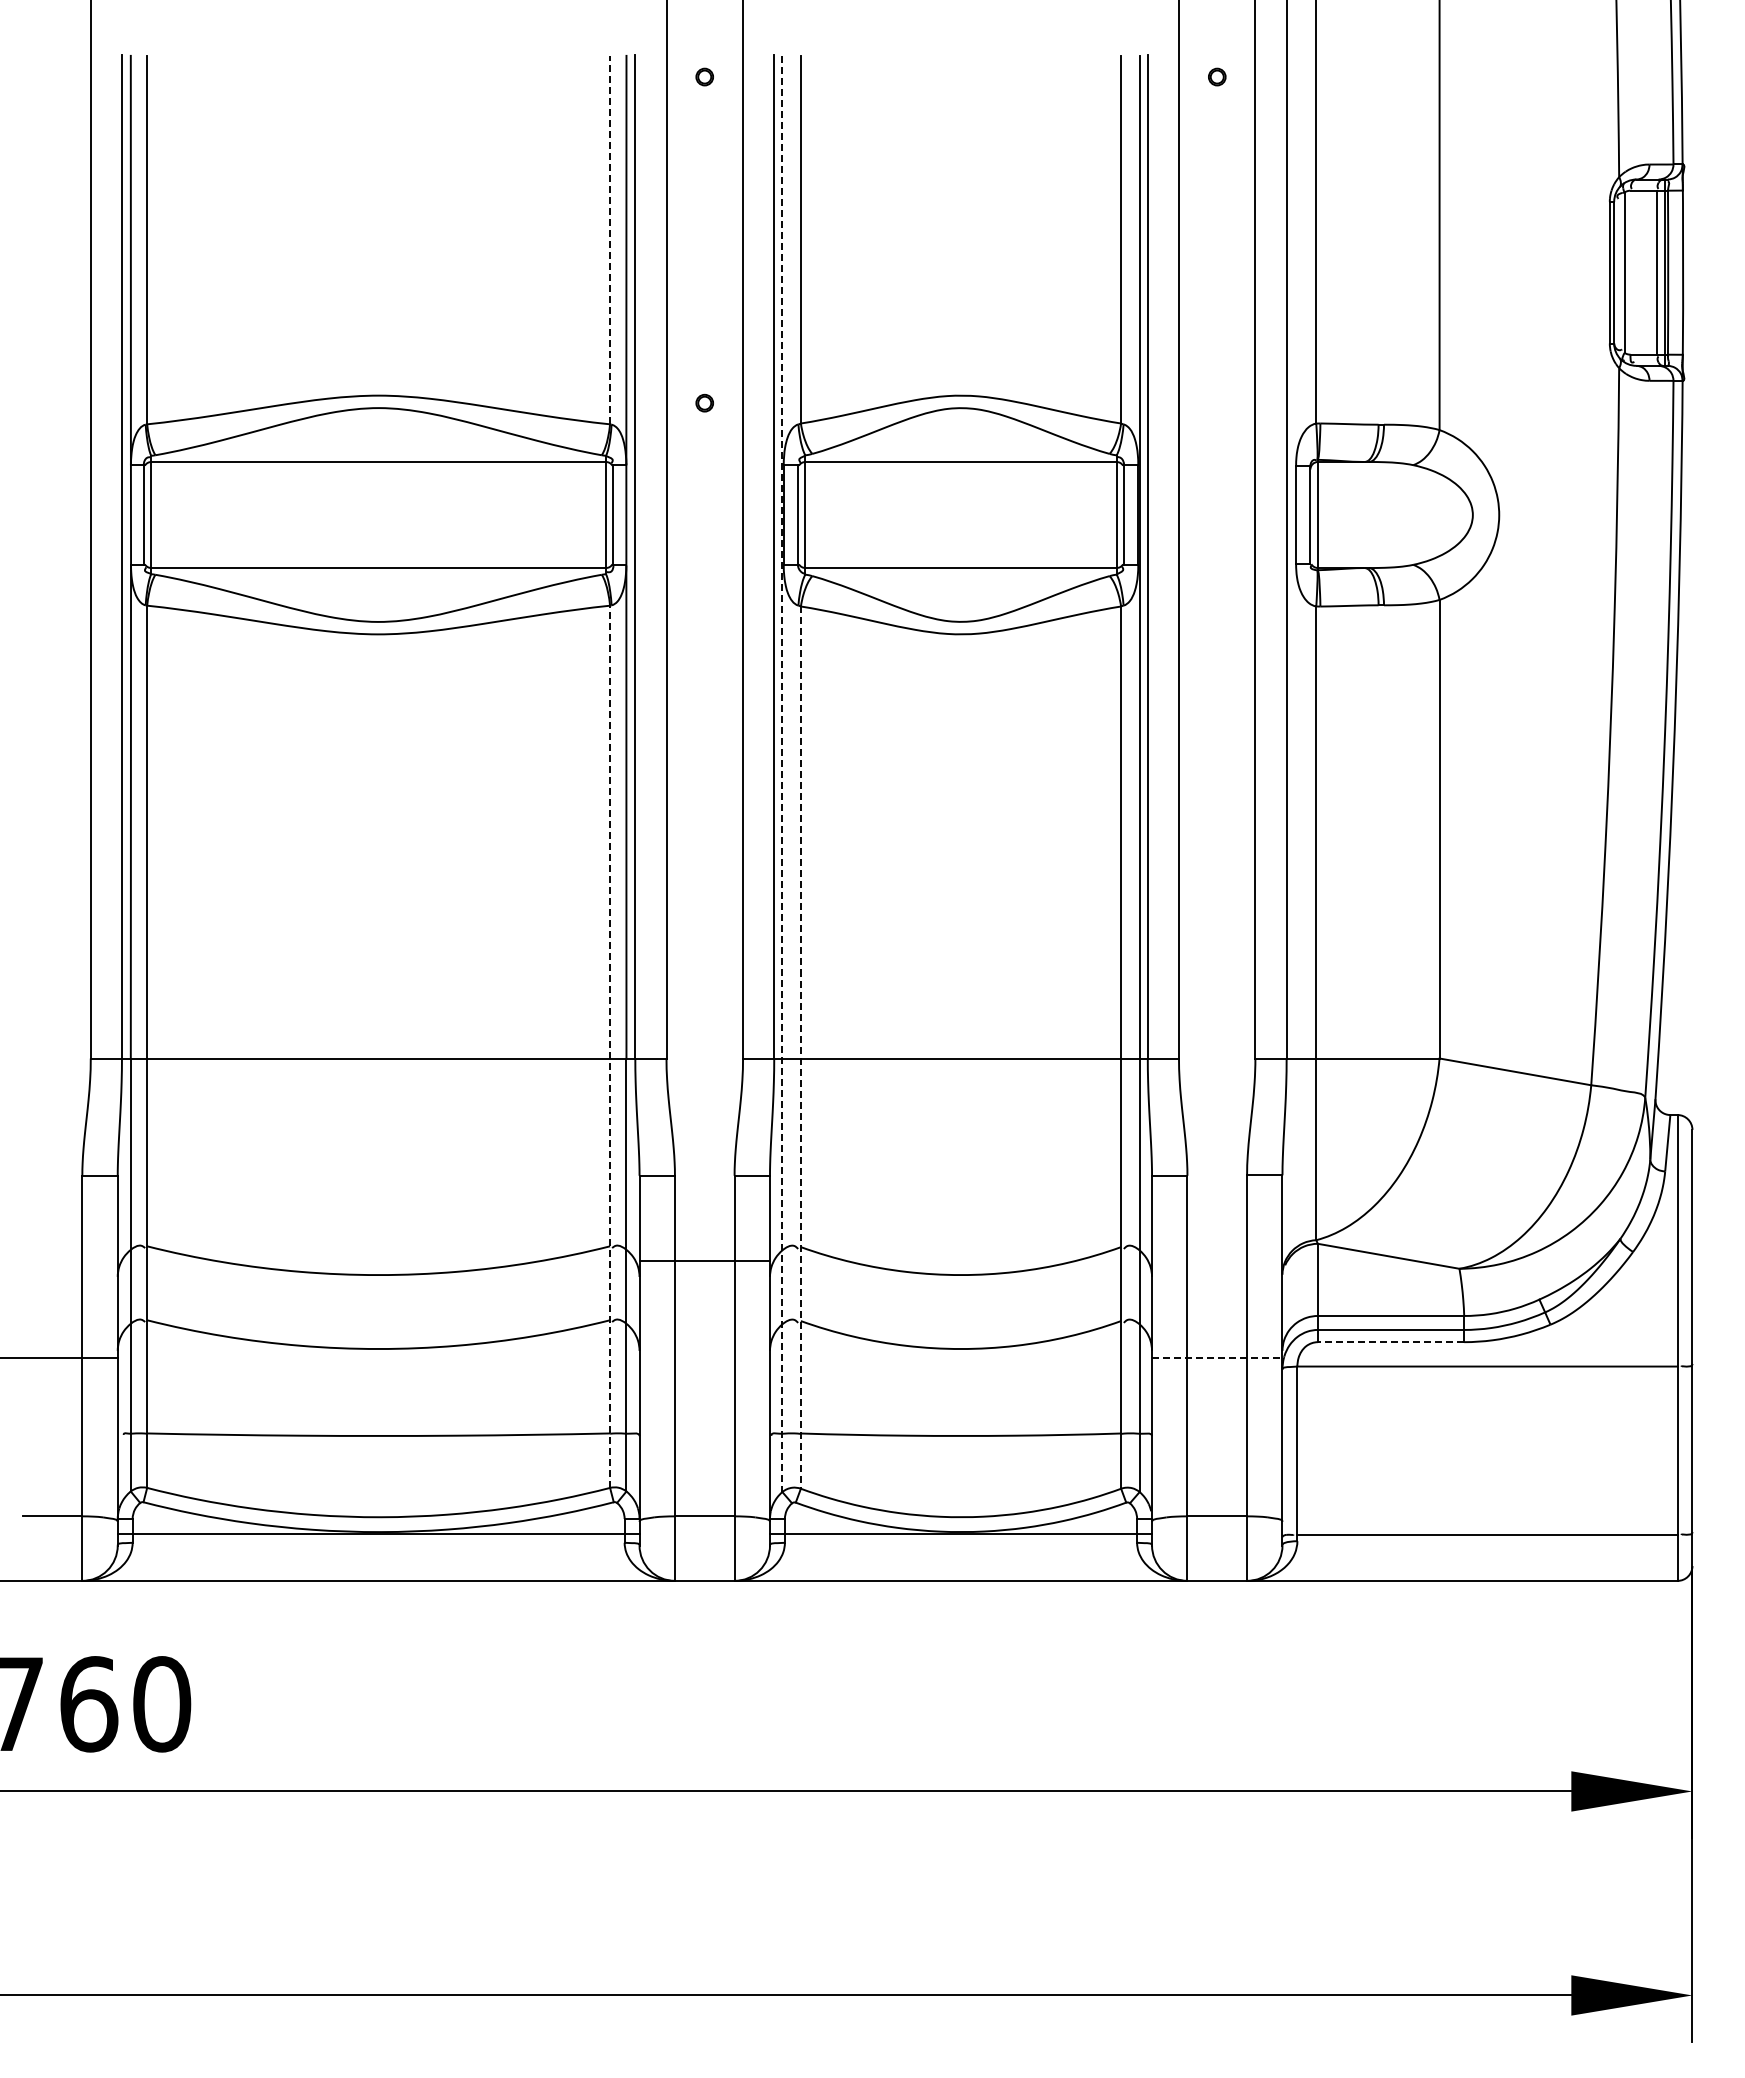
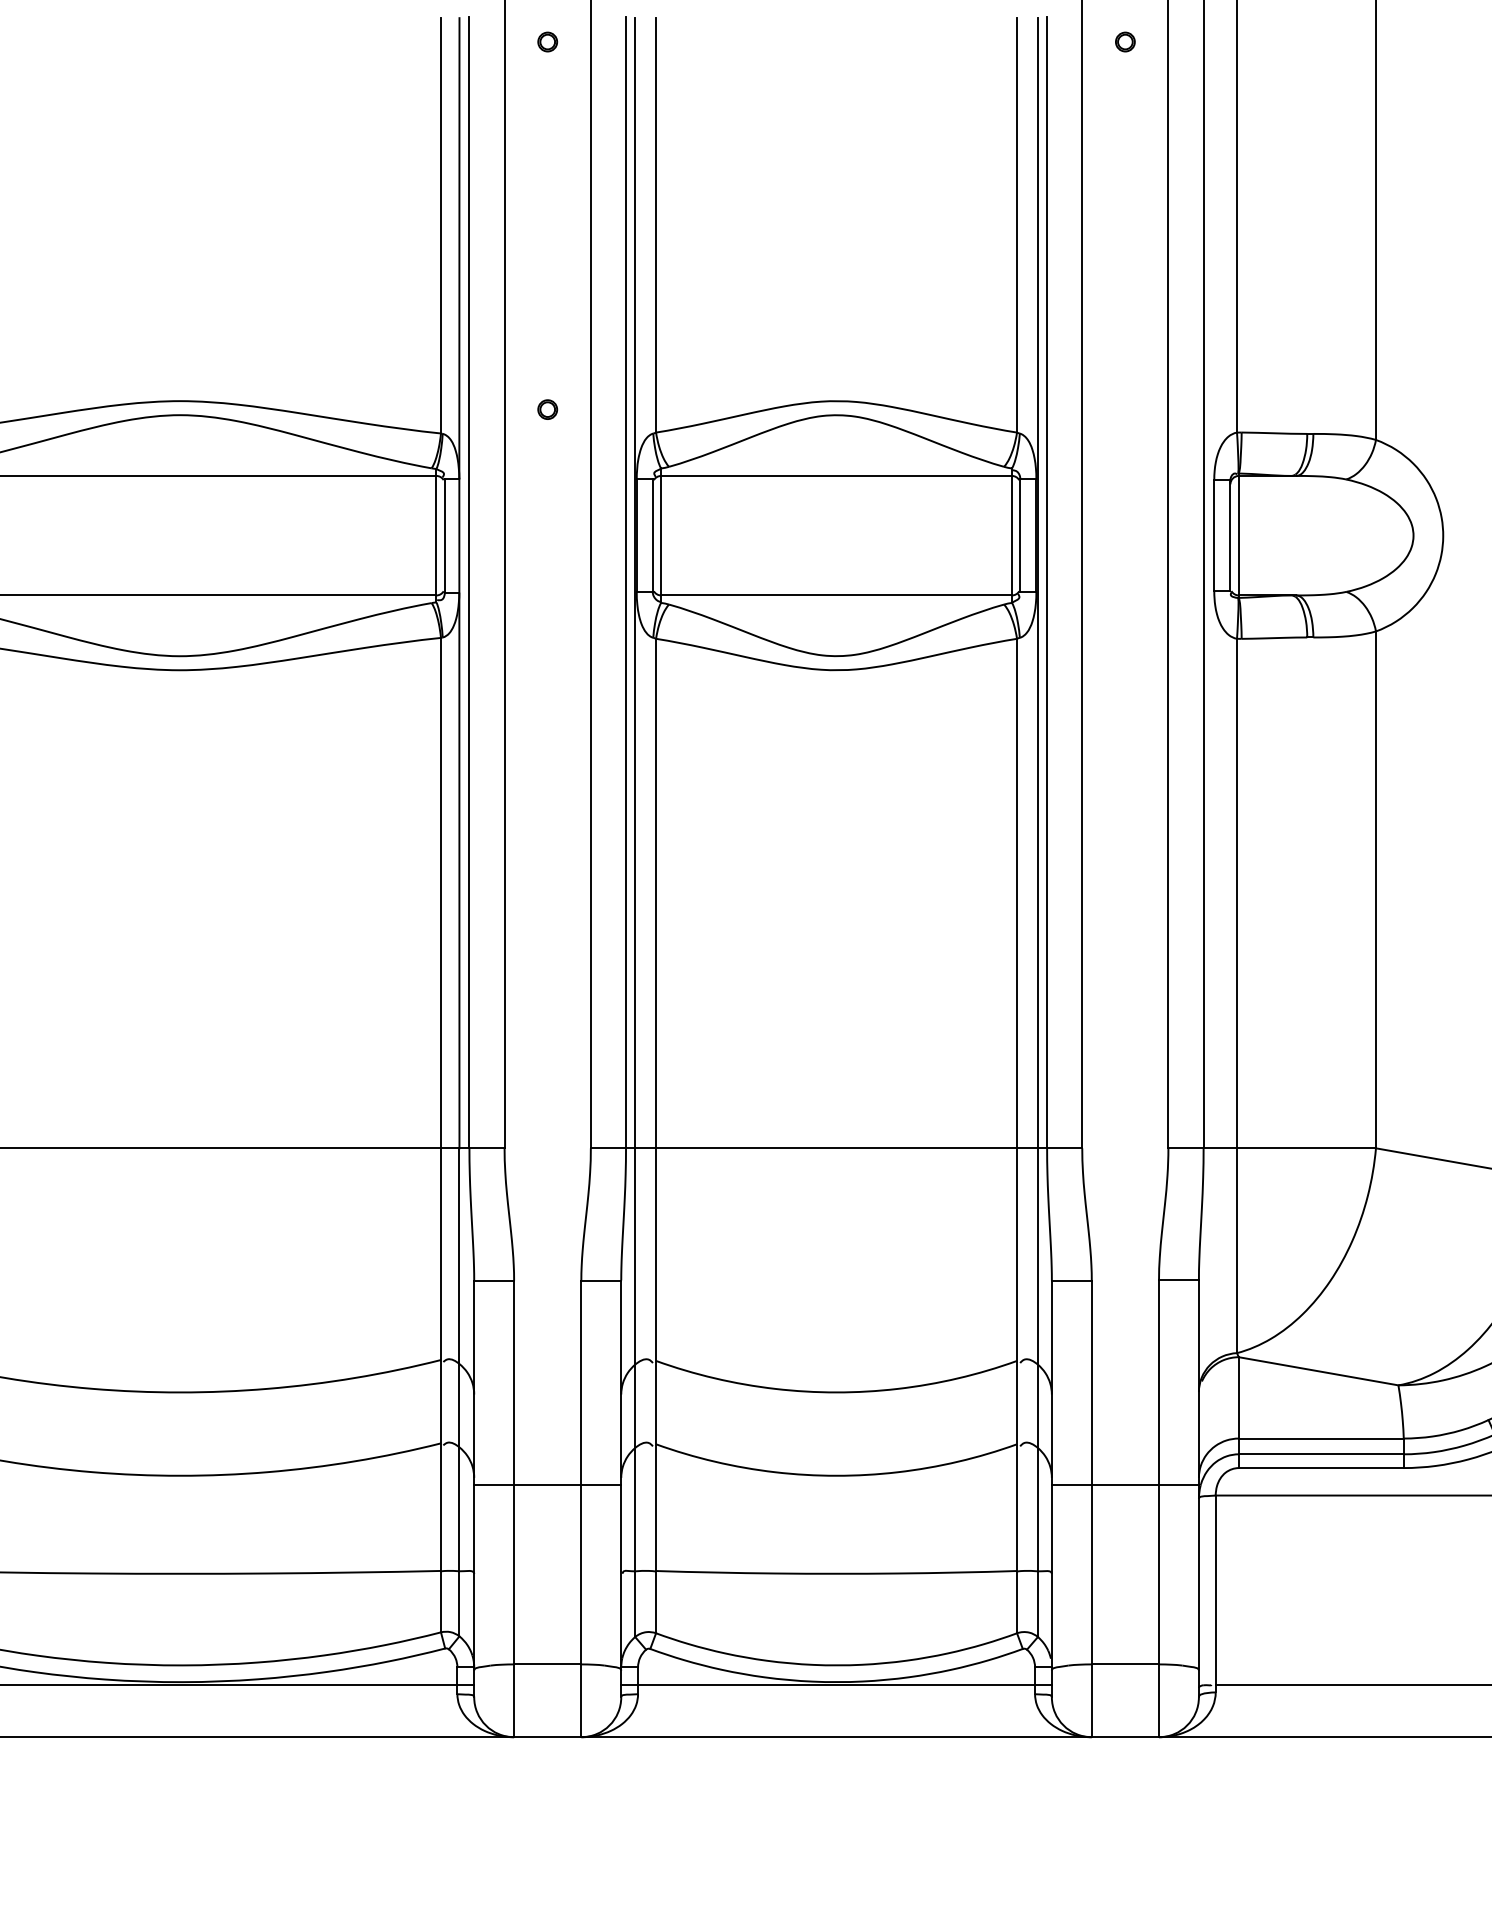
line: (610, 239) -> (441, 225), dashed -> solid
line: (782, 774) -> (635, 828), dashed -> solid
line: (610, 1046) -> (441, 1134), dashed -> solid
line: (800, 1048) -> (655, 1137), dashed -> solid
line: (704, 1260) -> (547, 1485), moved
line: (1390, 1342) -> (1320, 1468), dashed -> solid
line: (1217, 1357) -> (1125, 1485), dashed -> solid

